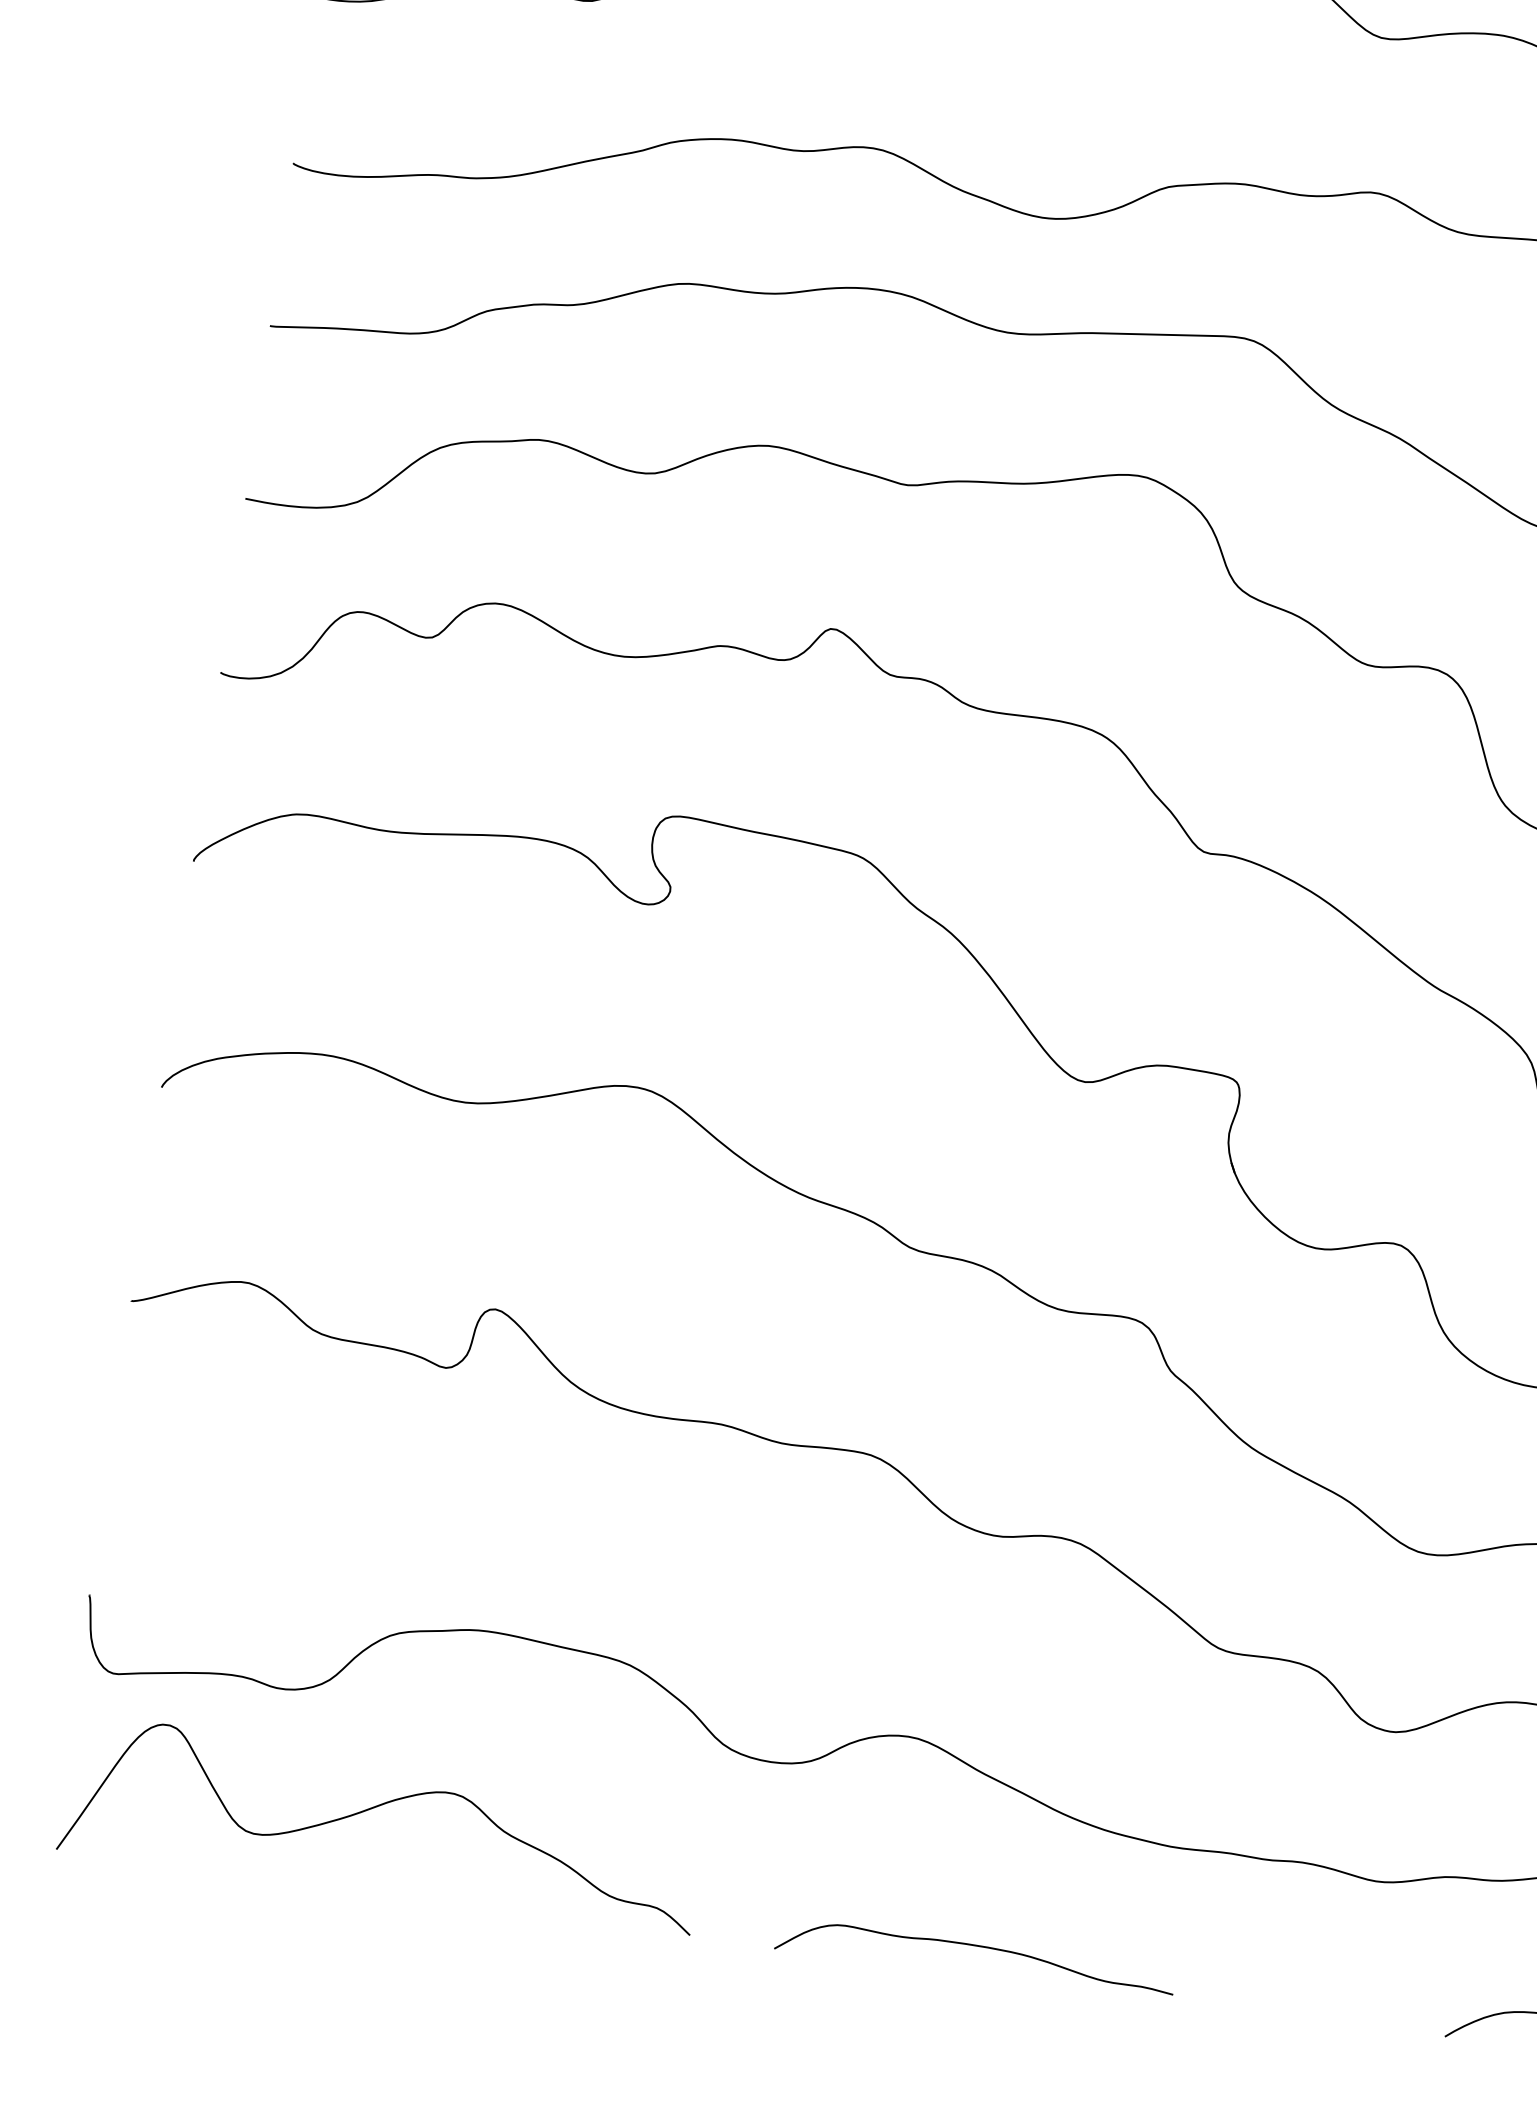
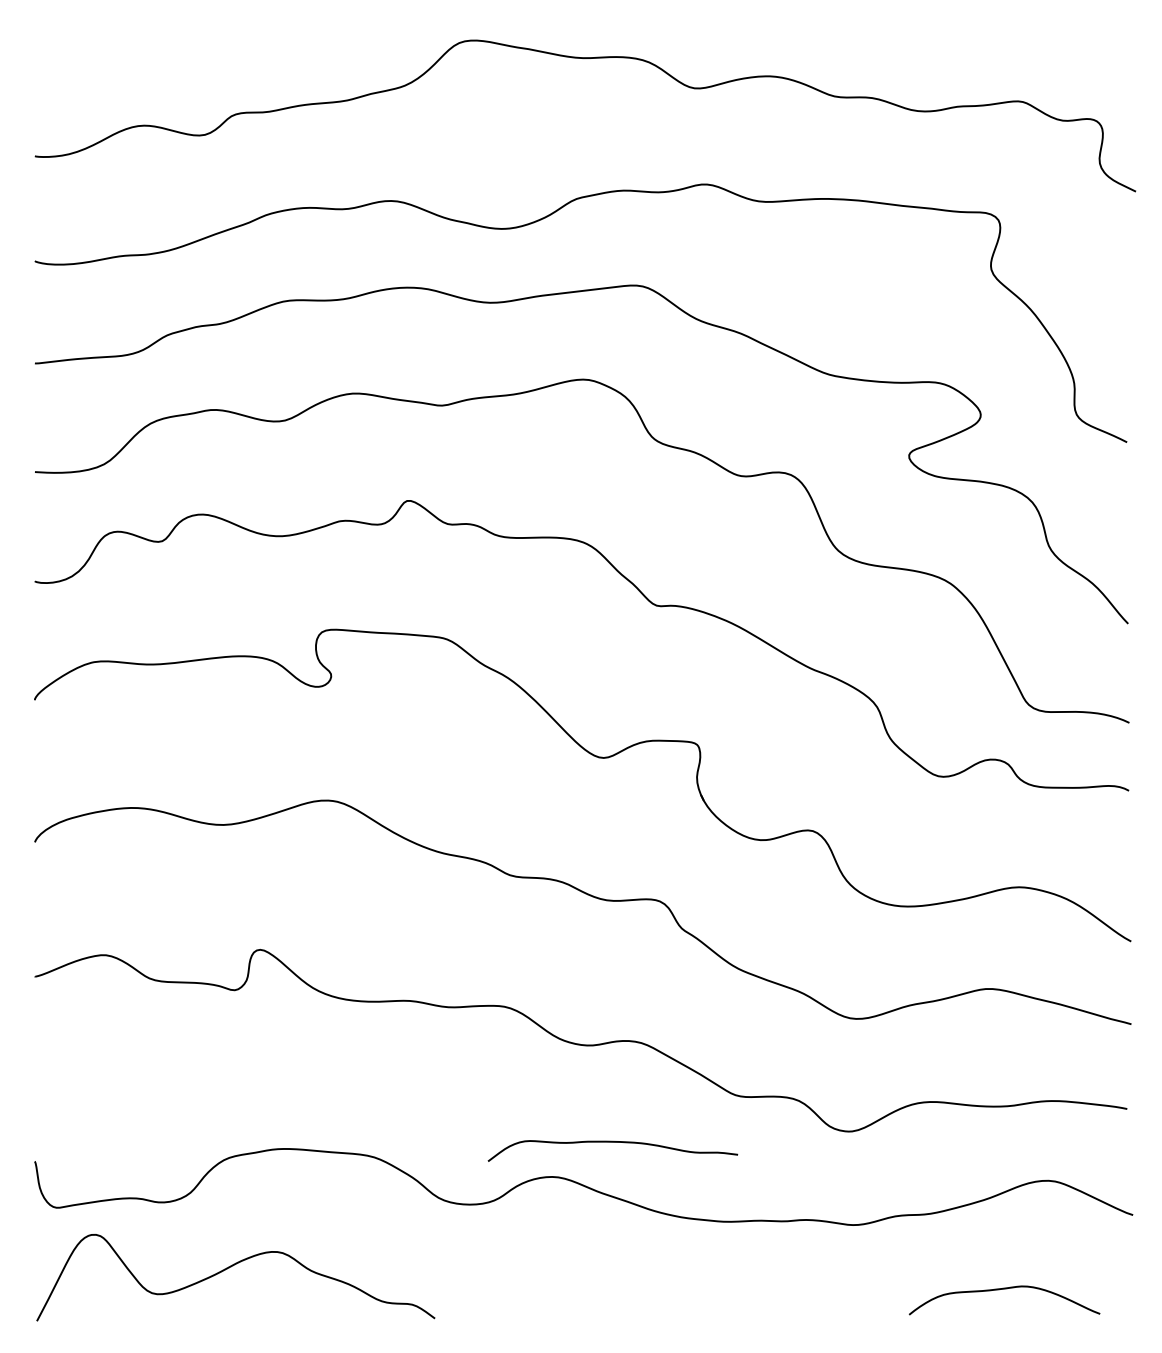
curve: (976, 1946) -> (612, 1142), moved

